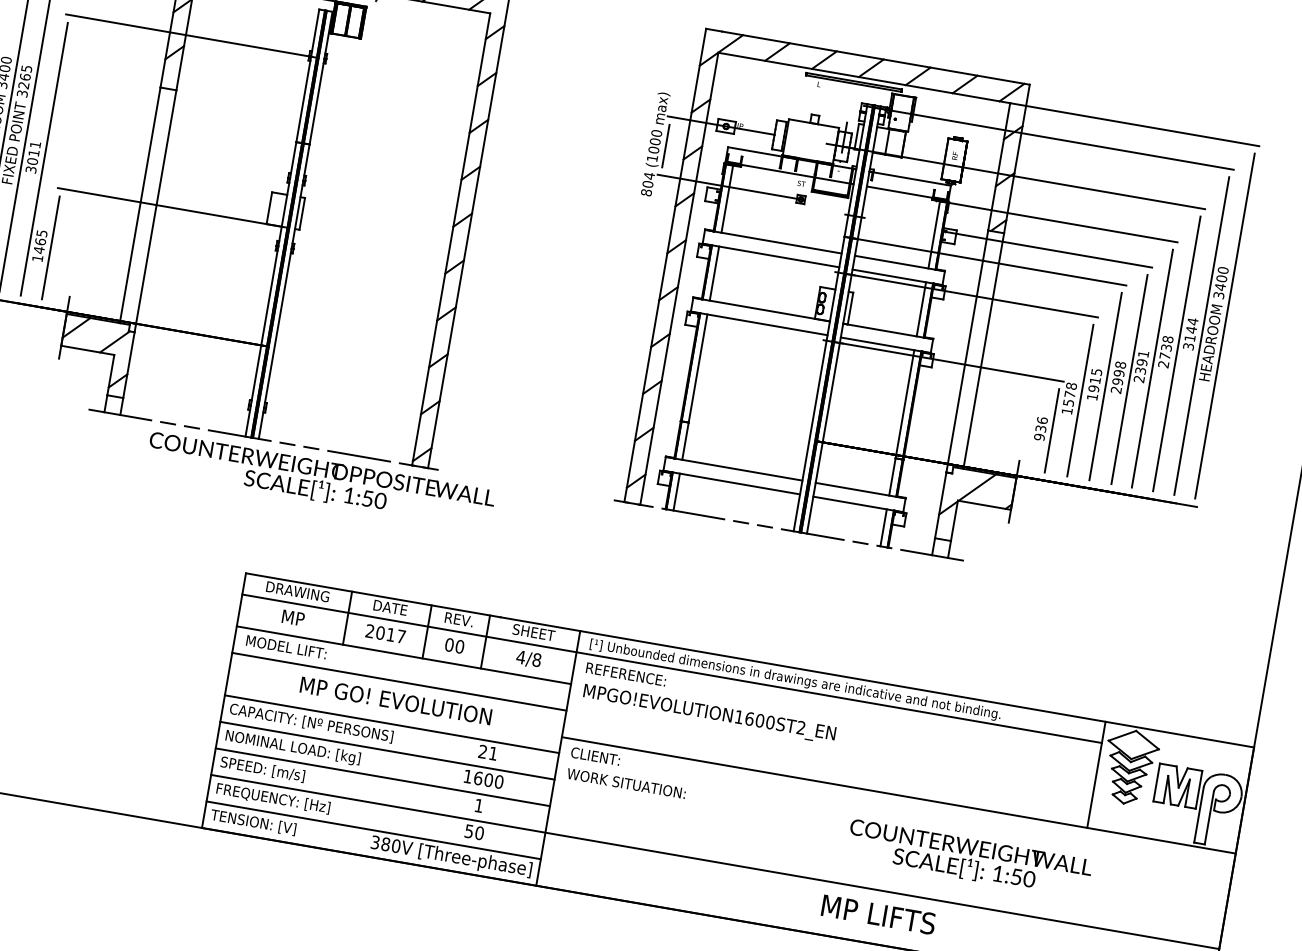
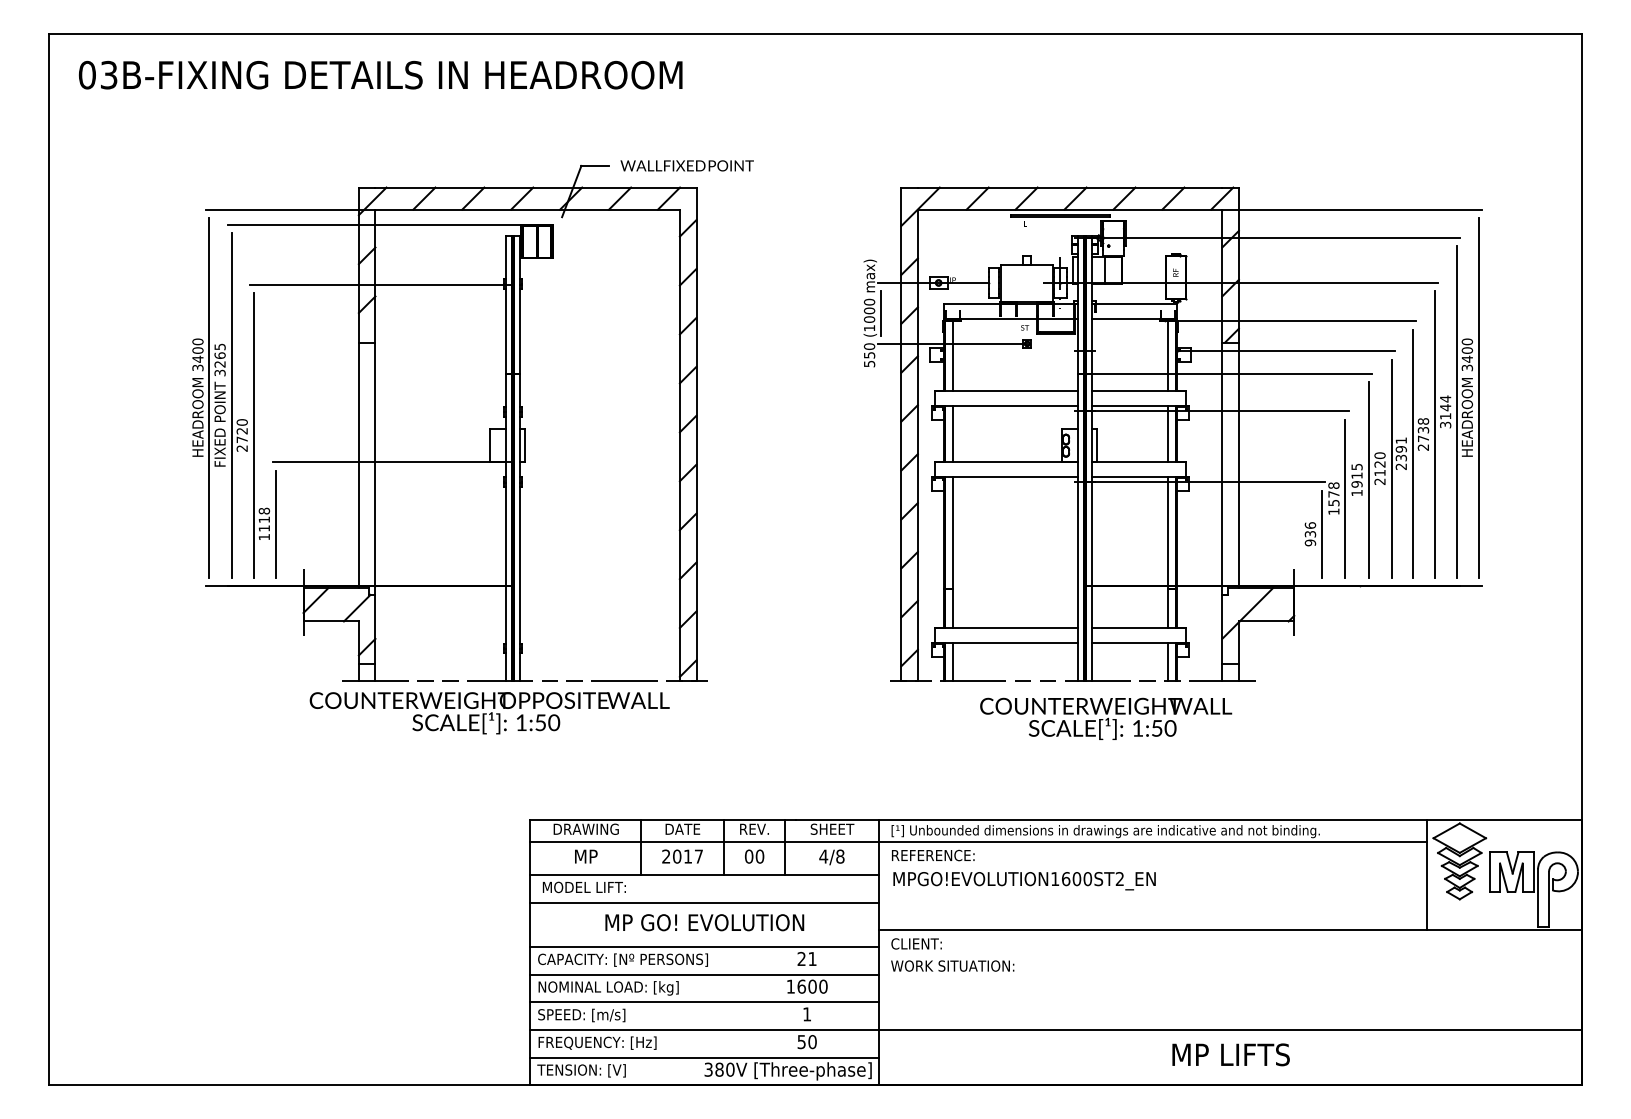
text: (32, 157) -> (241, 435), 3011 -> 2720
text: (647, 184) -> (869, 355), 804 -> 550
text: (40, 241) -> (264, 519), 1465 -> 1118
text: (1118, 373) -> (1379, 464), 2998 -> 2120
text: (320, 481) -> (489, 713), moved
text: (969, 859) -> (1106, 718), moved

